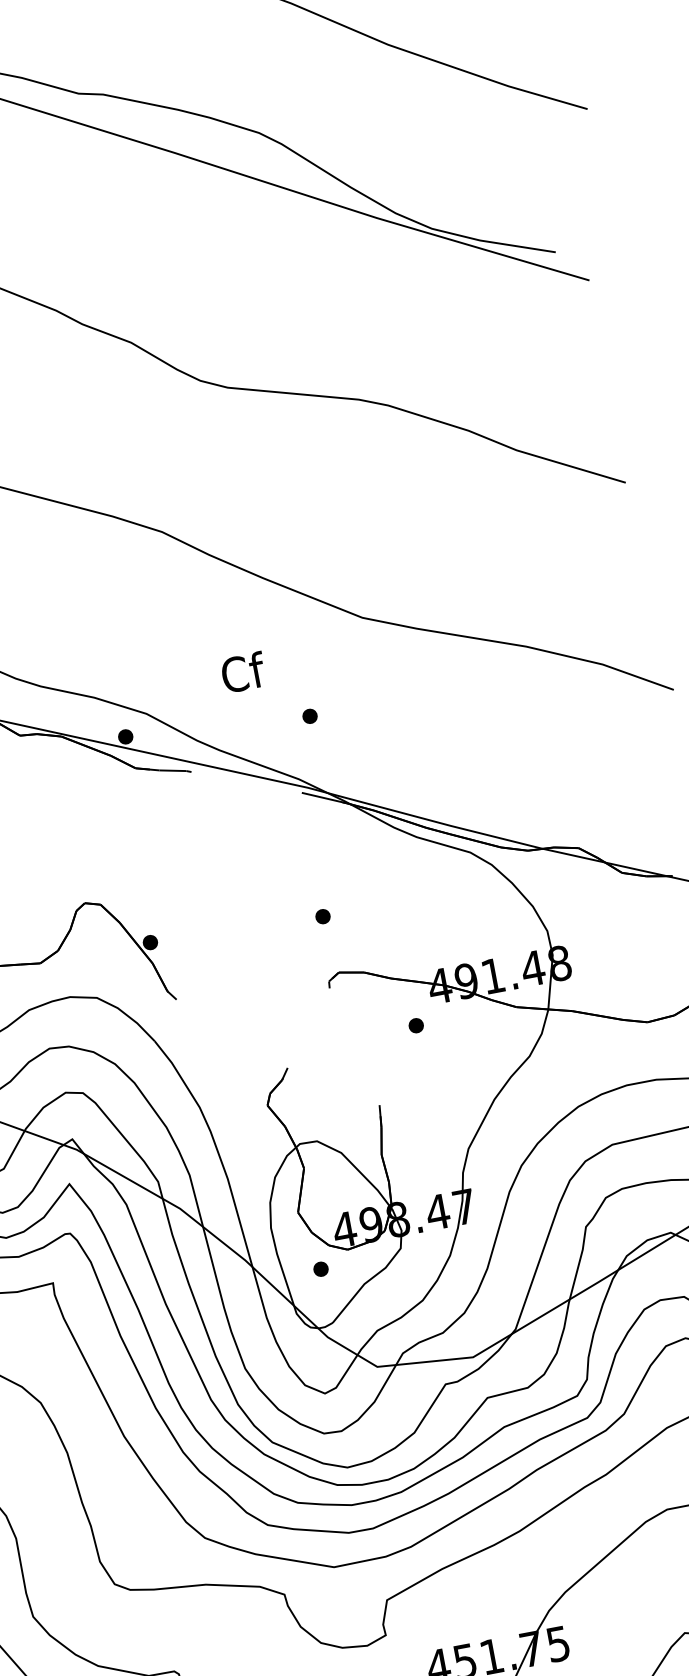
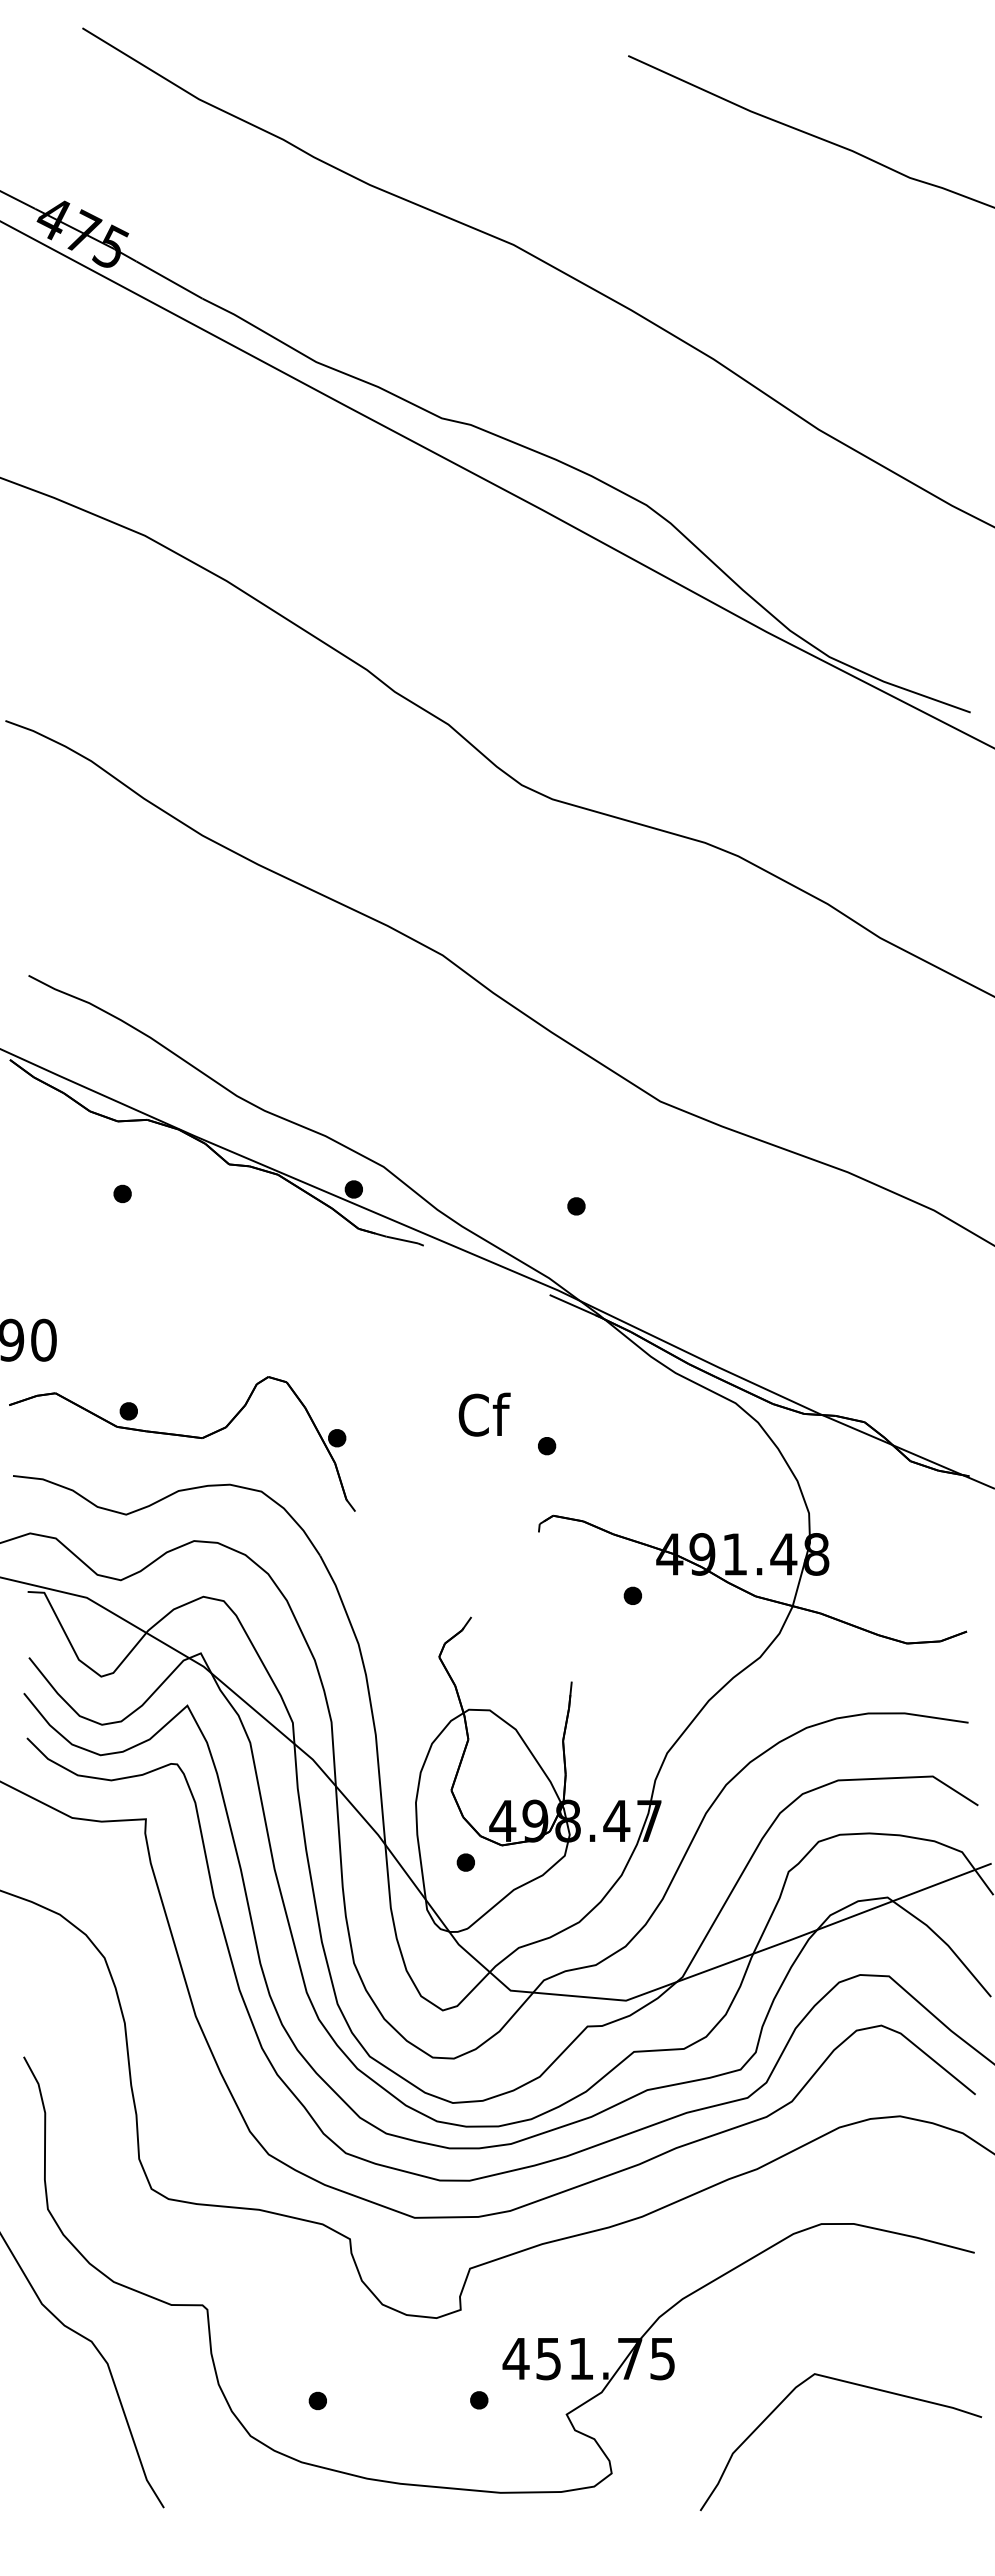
text: (243, 672) -> (484, 1414), moved

